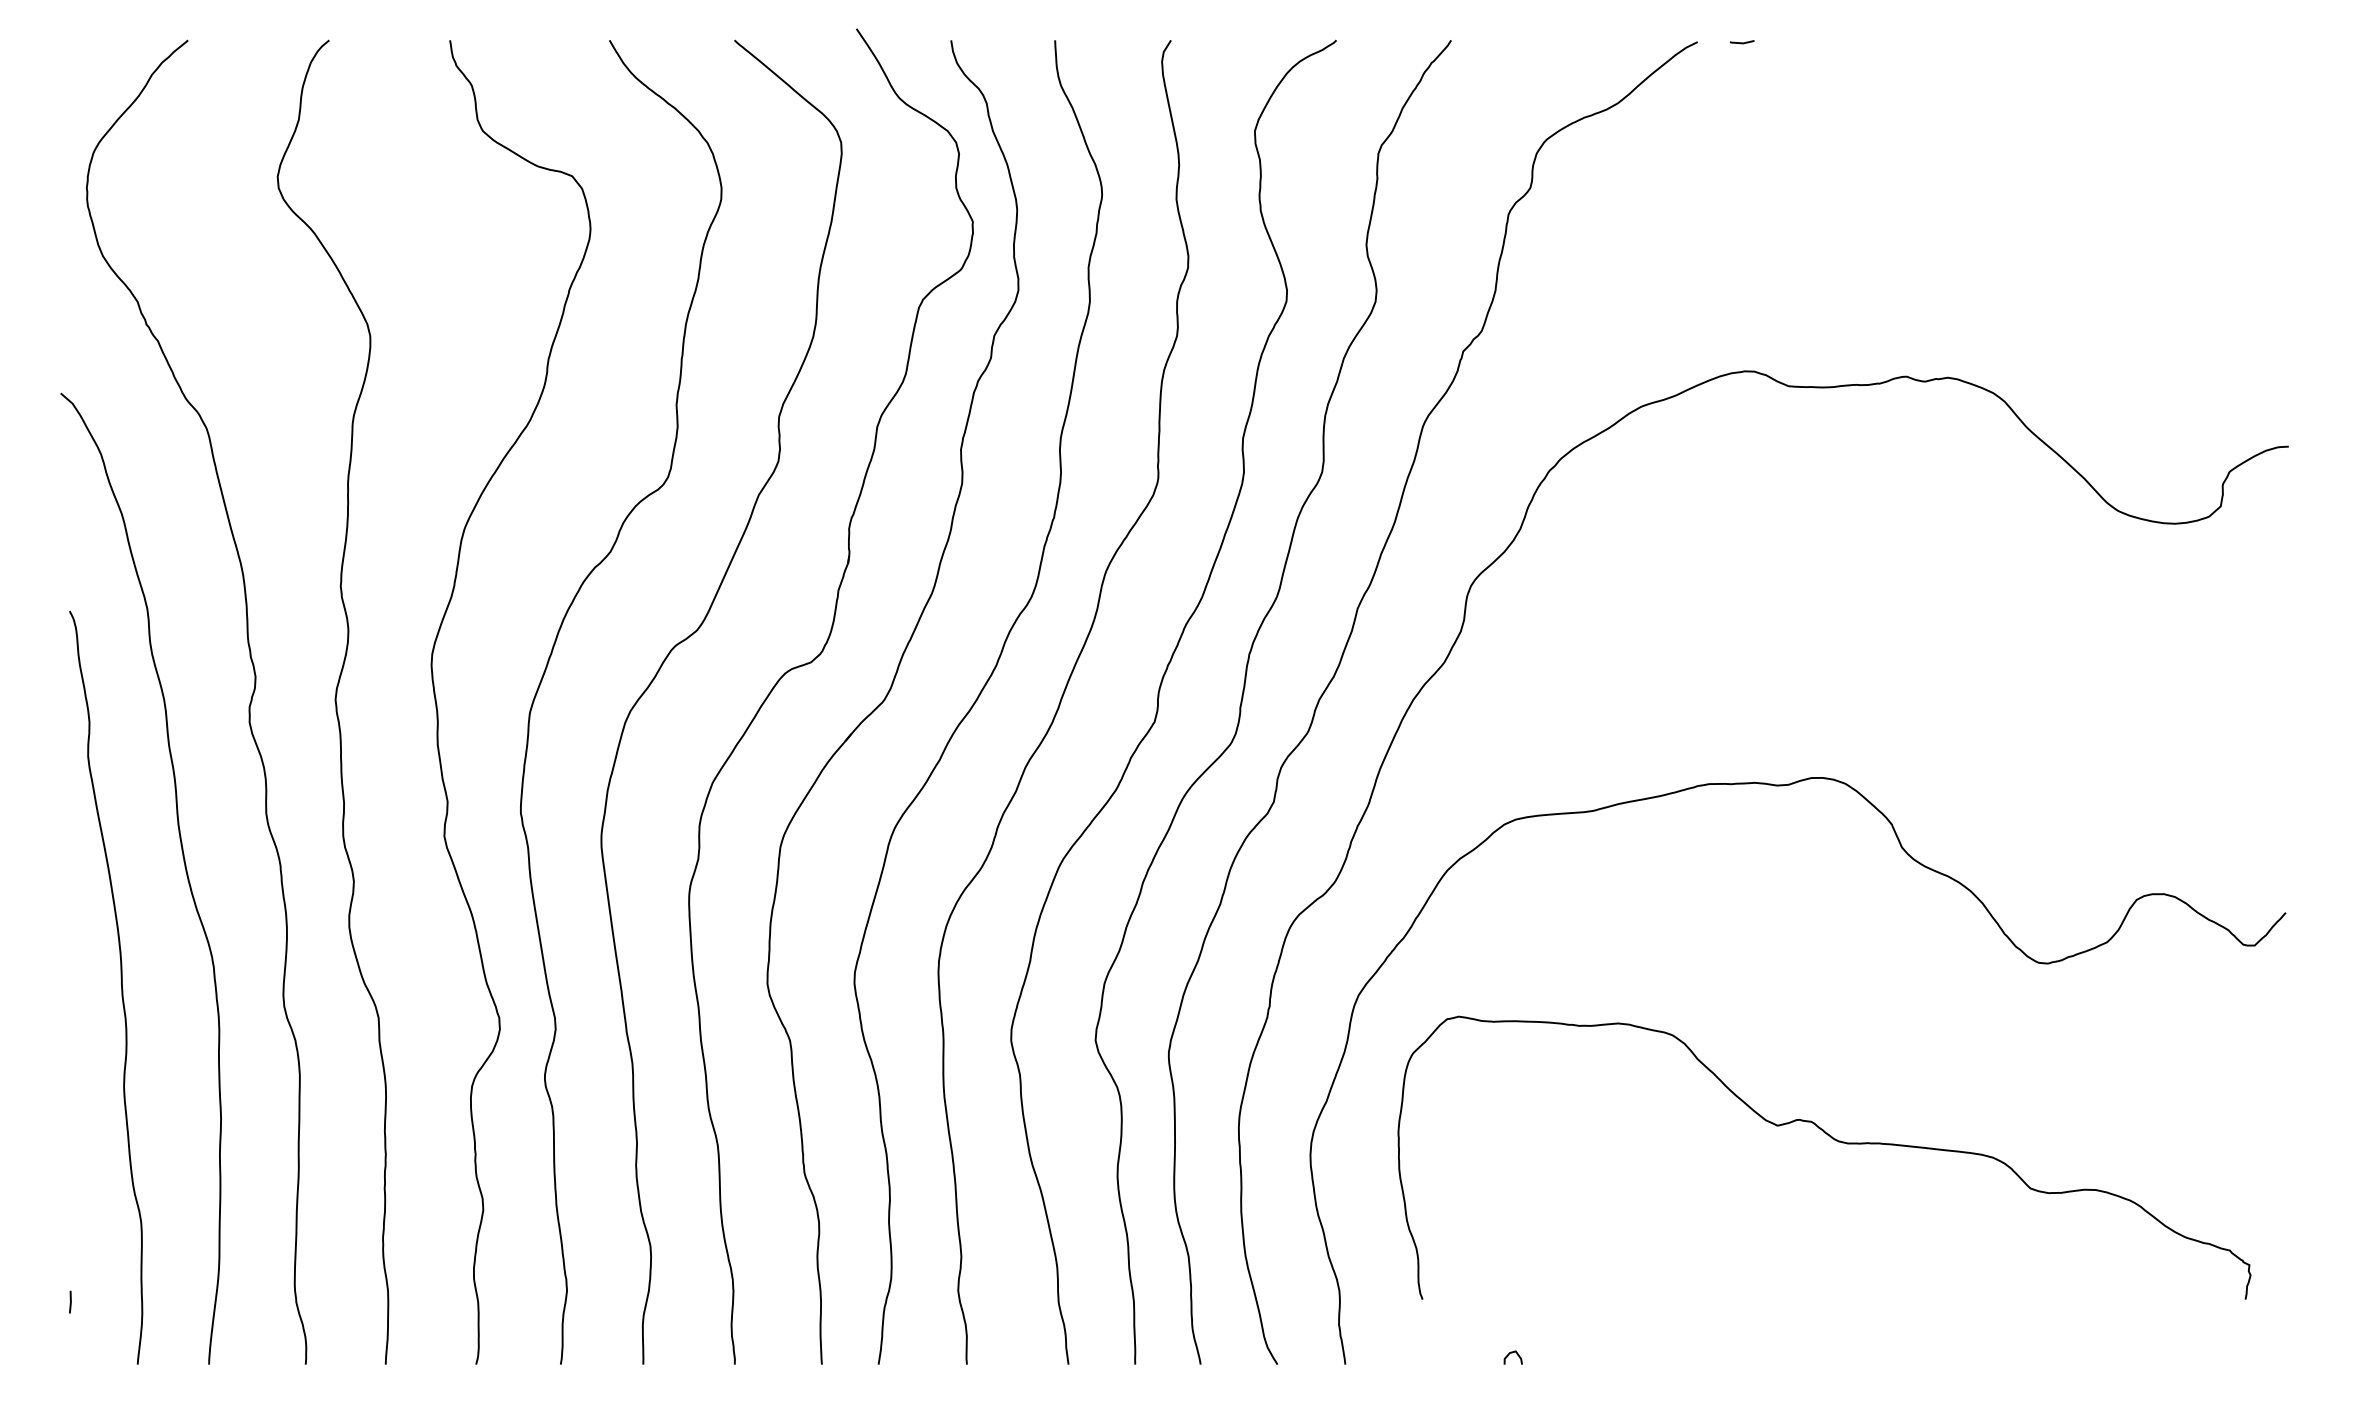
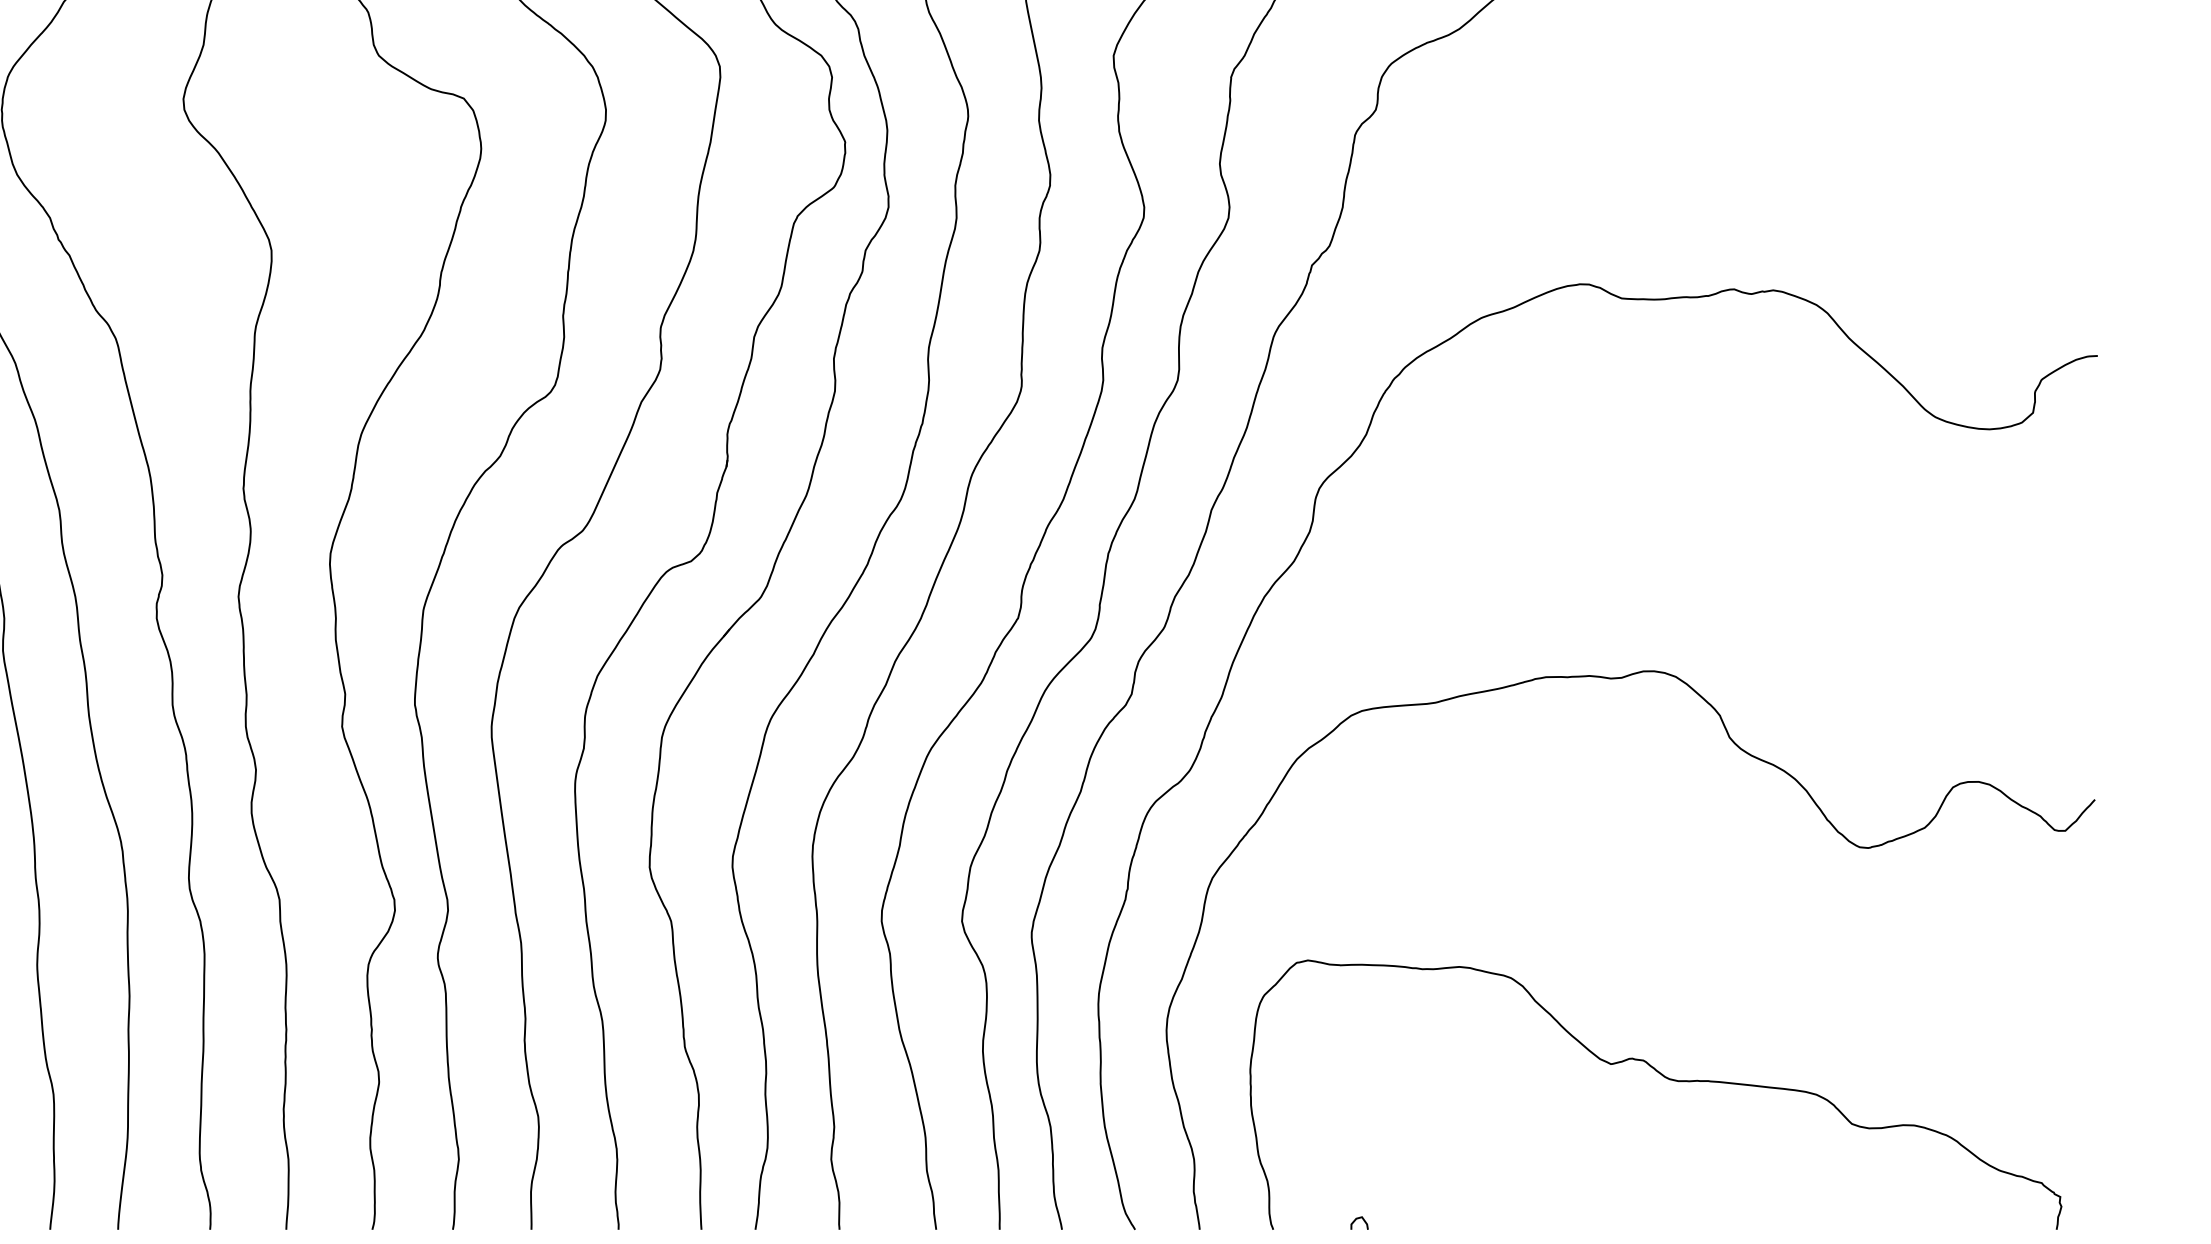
curve: (1832, 1139) -> (1663, 1077), moved

